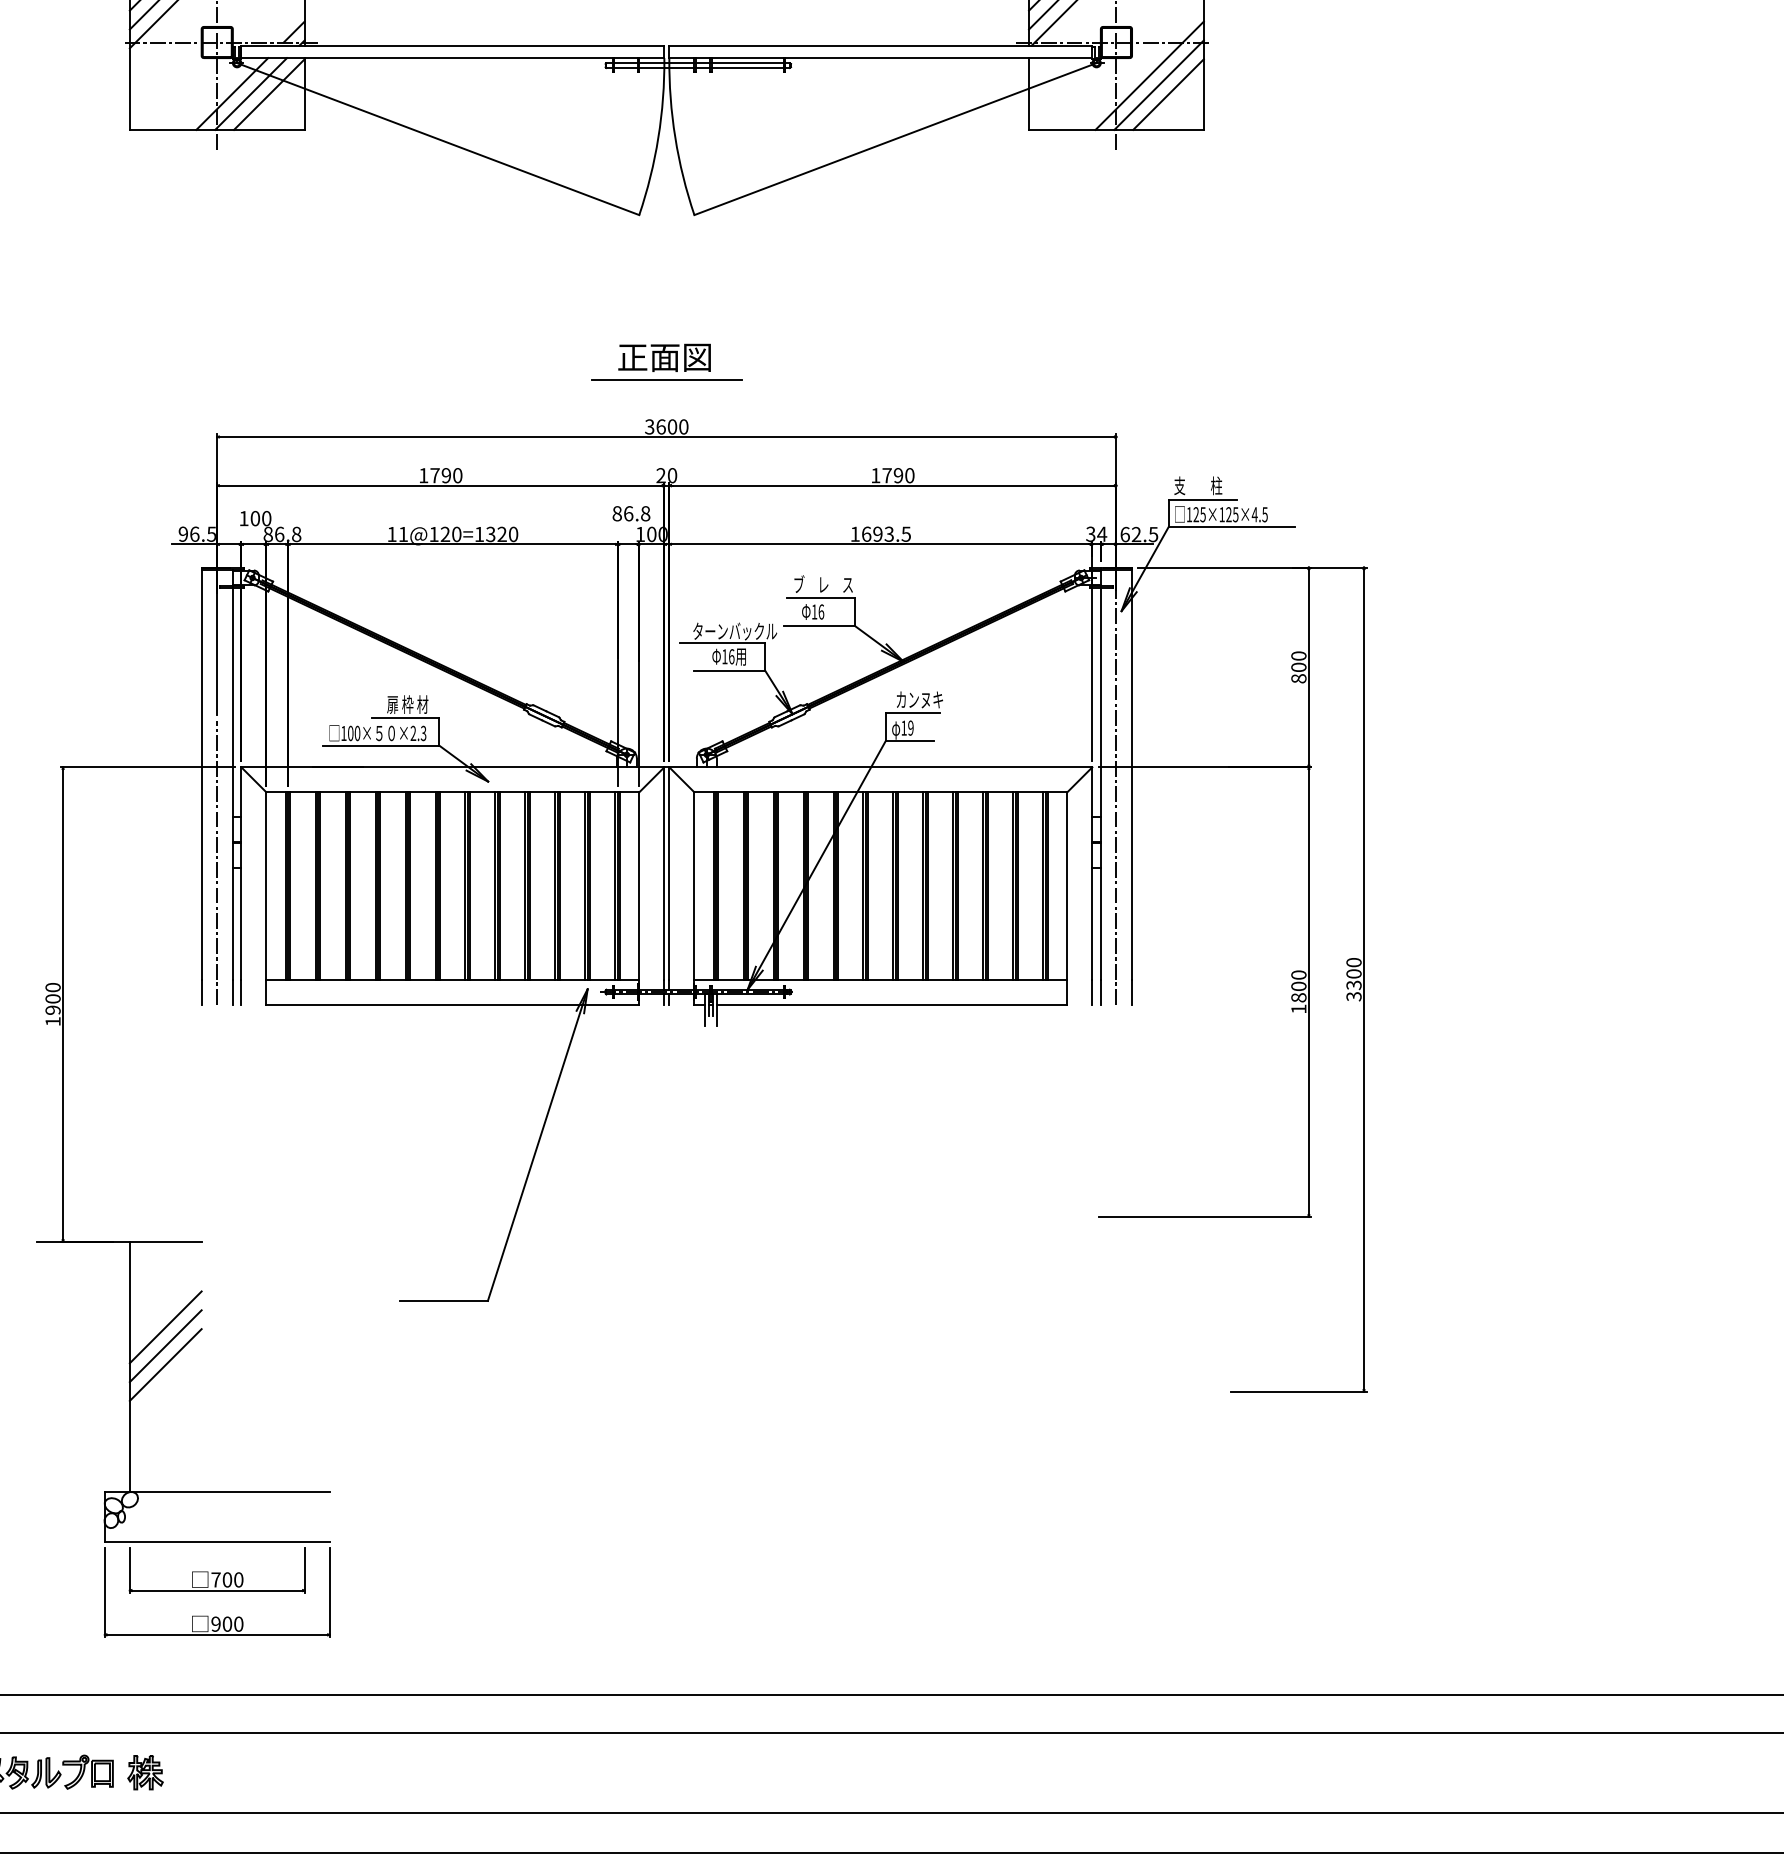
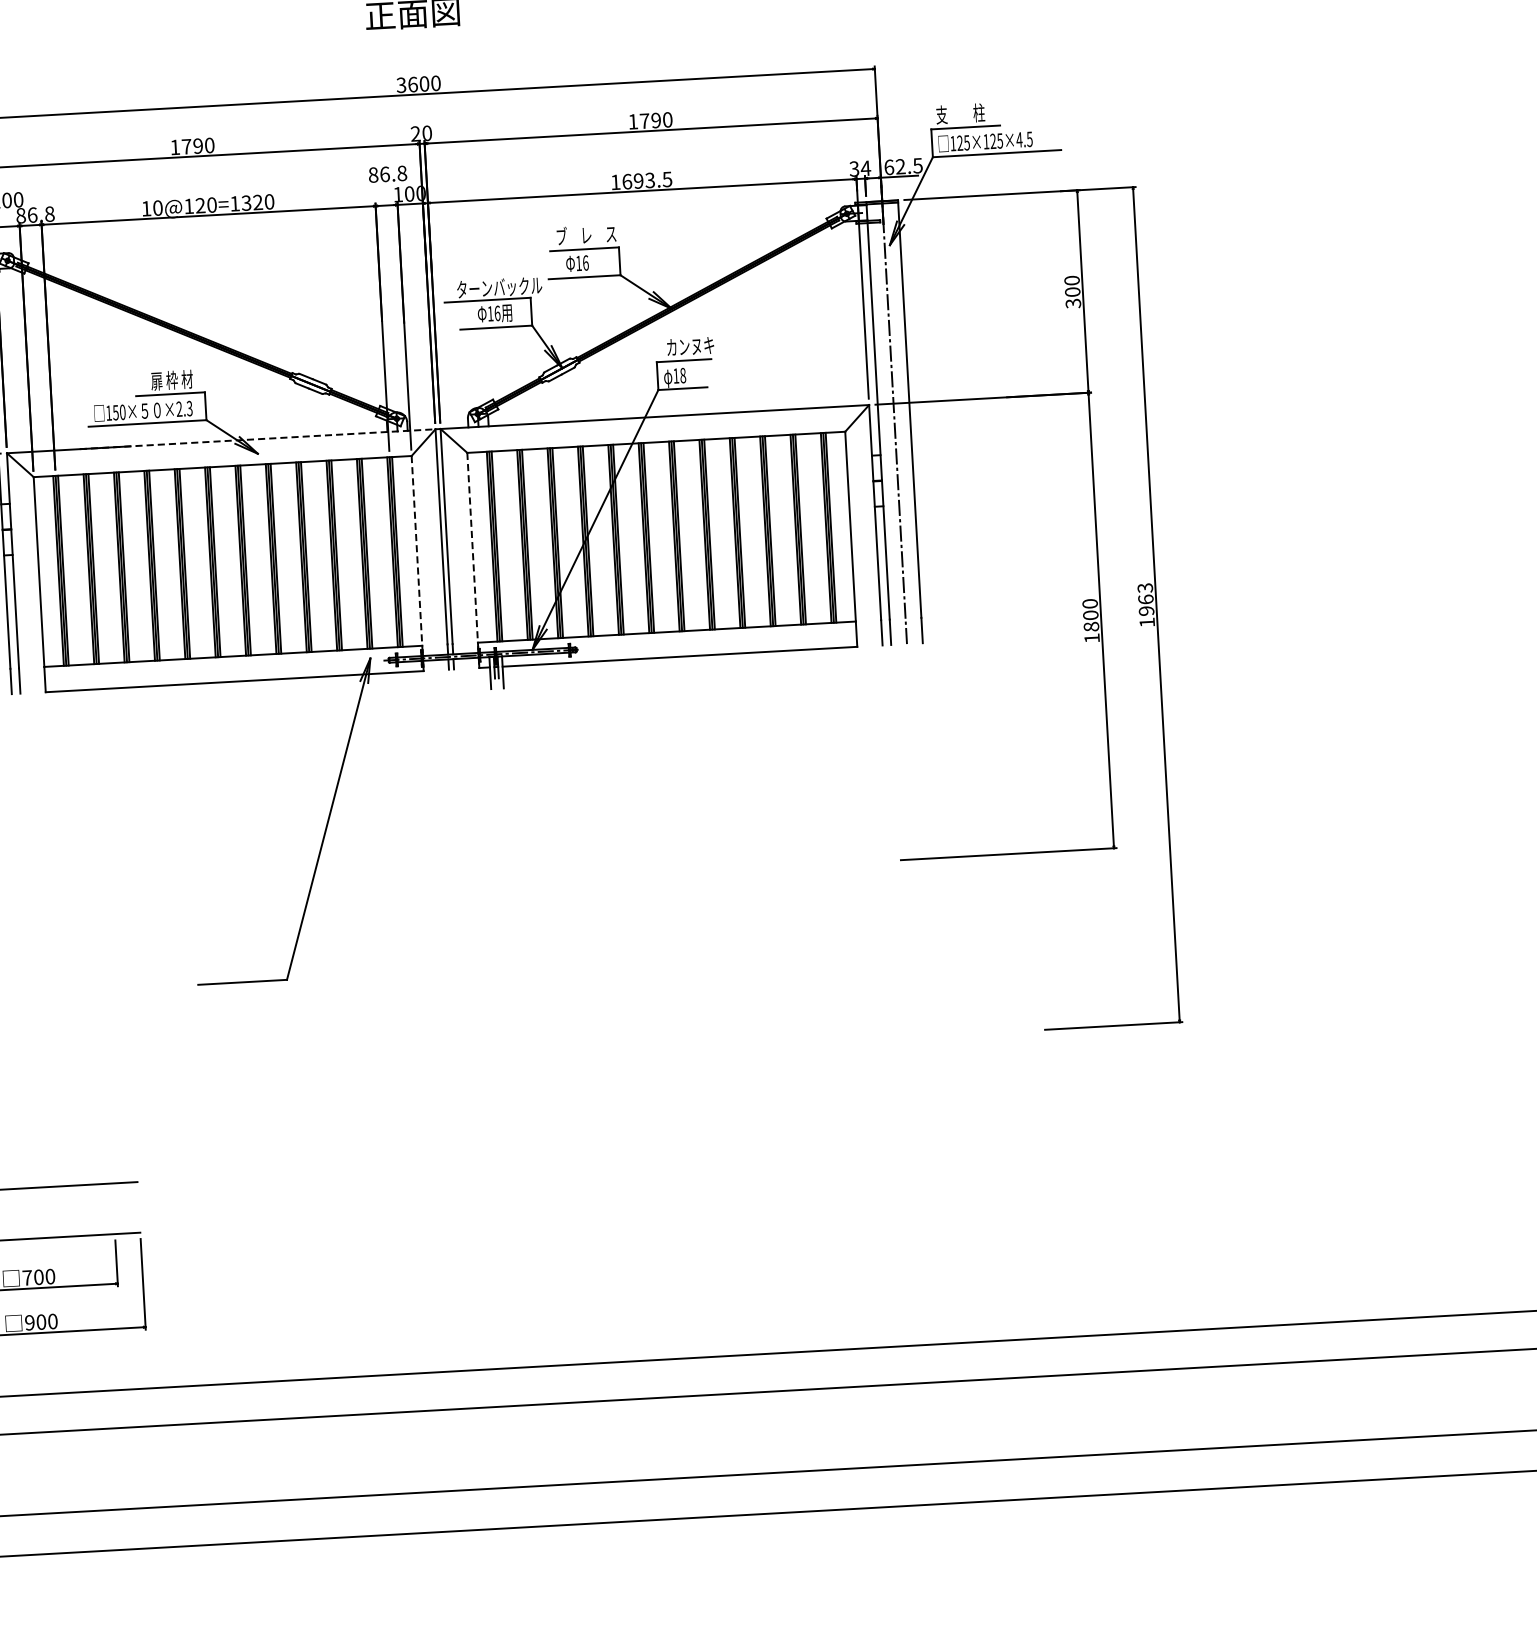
line: (666, 379) -> (415, 36), removed
text: (403, 534) -> (158, 208), 11@120=1320 -> 10@120=1320
text: (1298, 678) -> (1072, 303), 800 -> 300
text: (910, 727) -> (682, 375), 19 -> 18
text: (350, 732) -> (115, 411), 100× -> 150×
line: (488, 767) -> (257, 439), solid -> dashed
line: (639, 885) -> (417, 550), solid -> dashed
line: (694, 885) -> (472, 547), solid -> dashed
text: (1353, 979) -> (1145, 605), 3300 -> 1963

